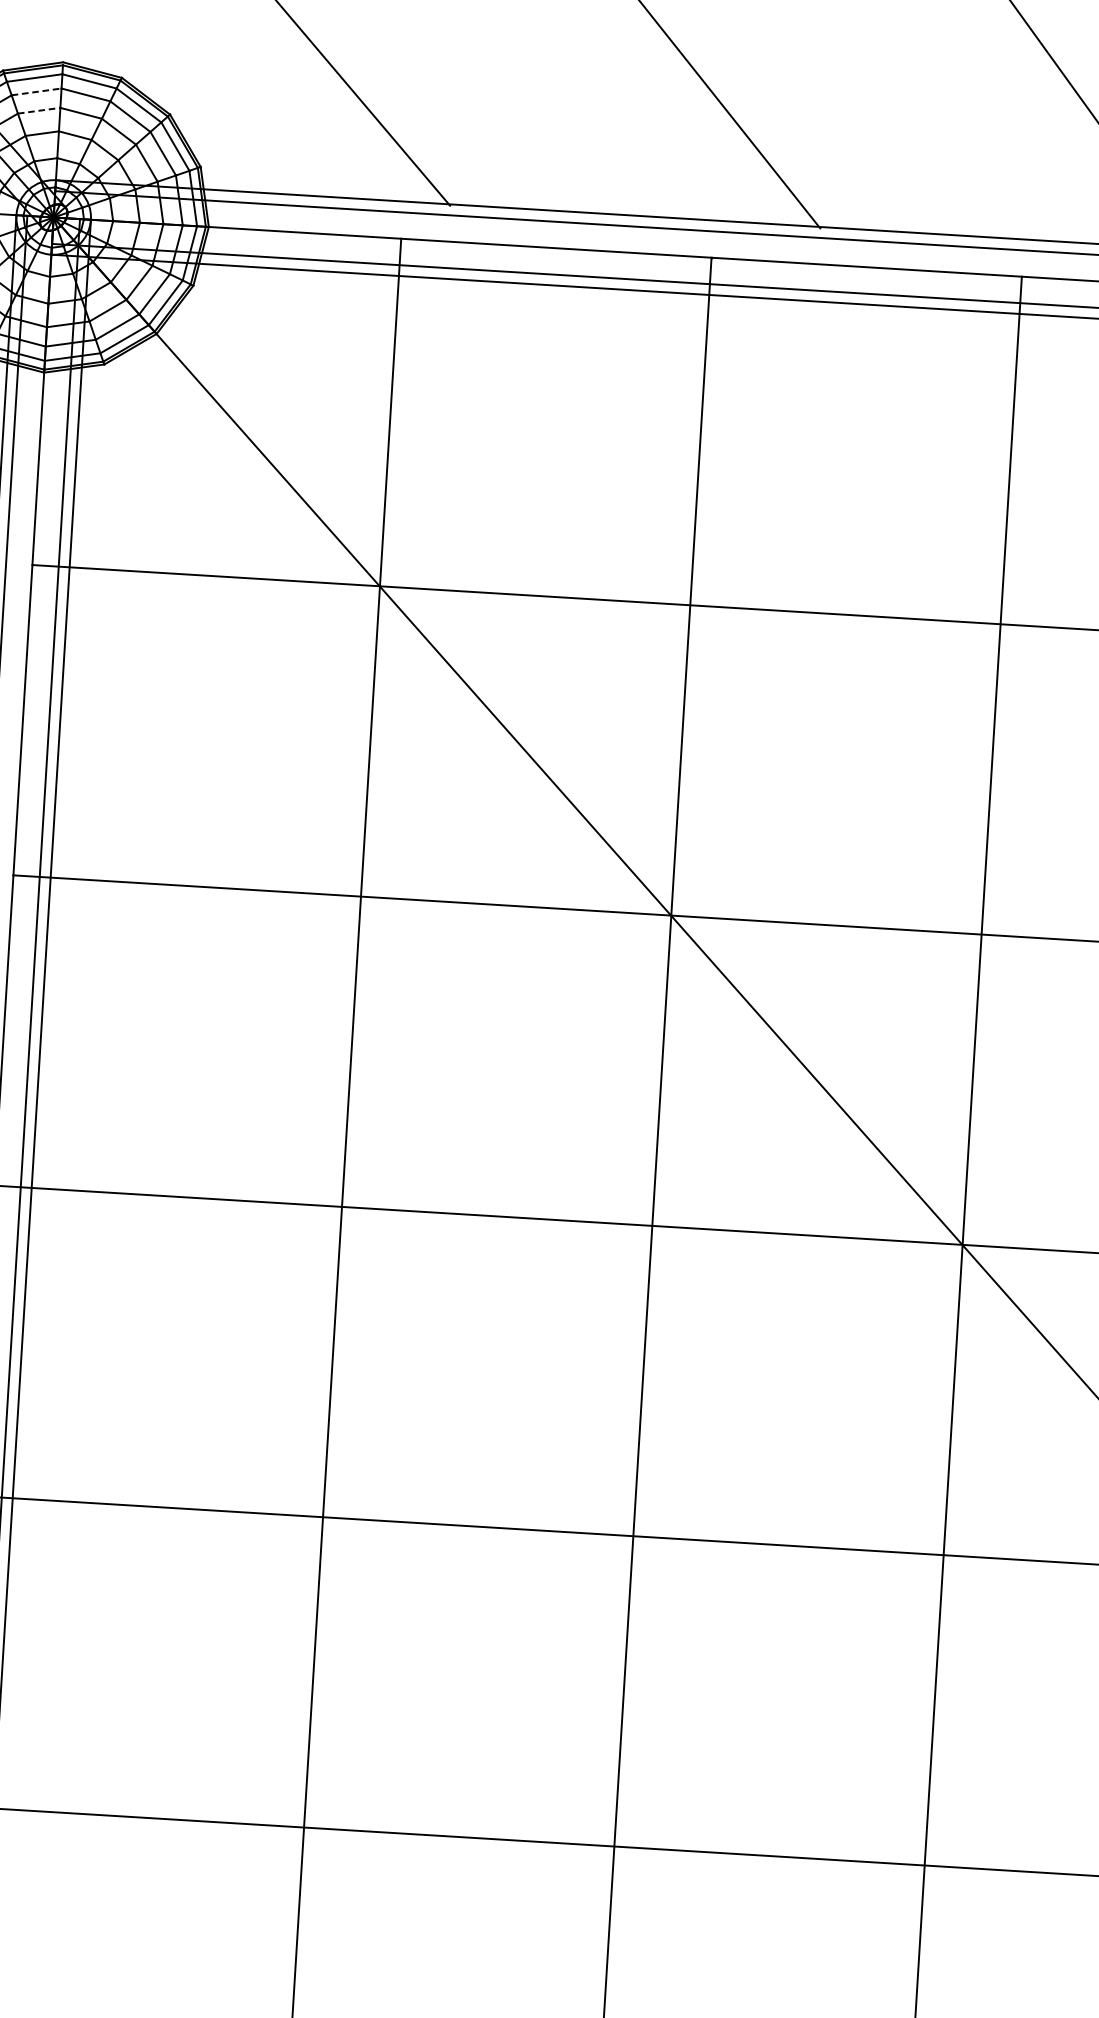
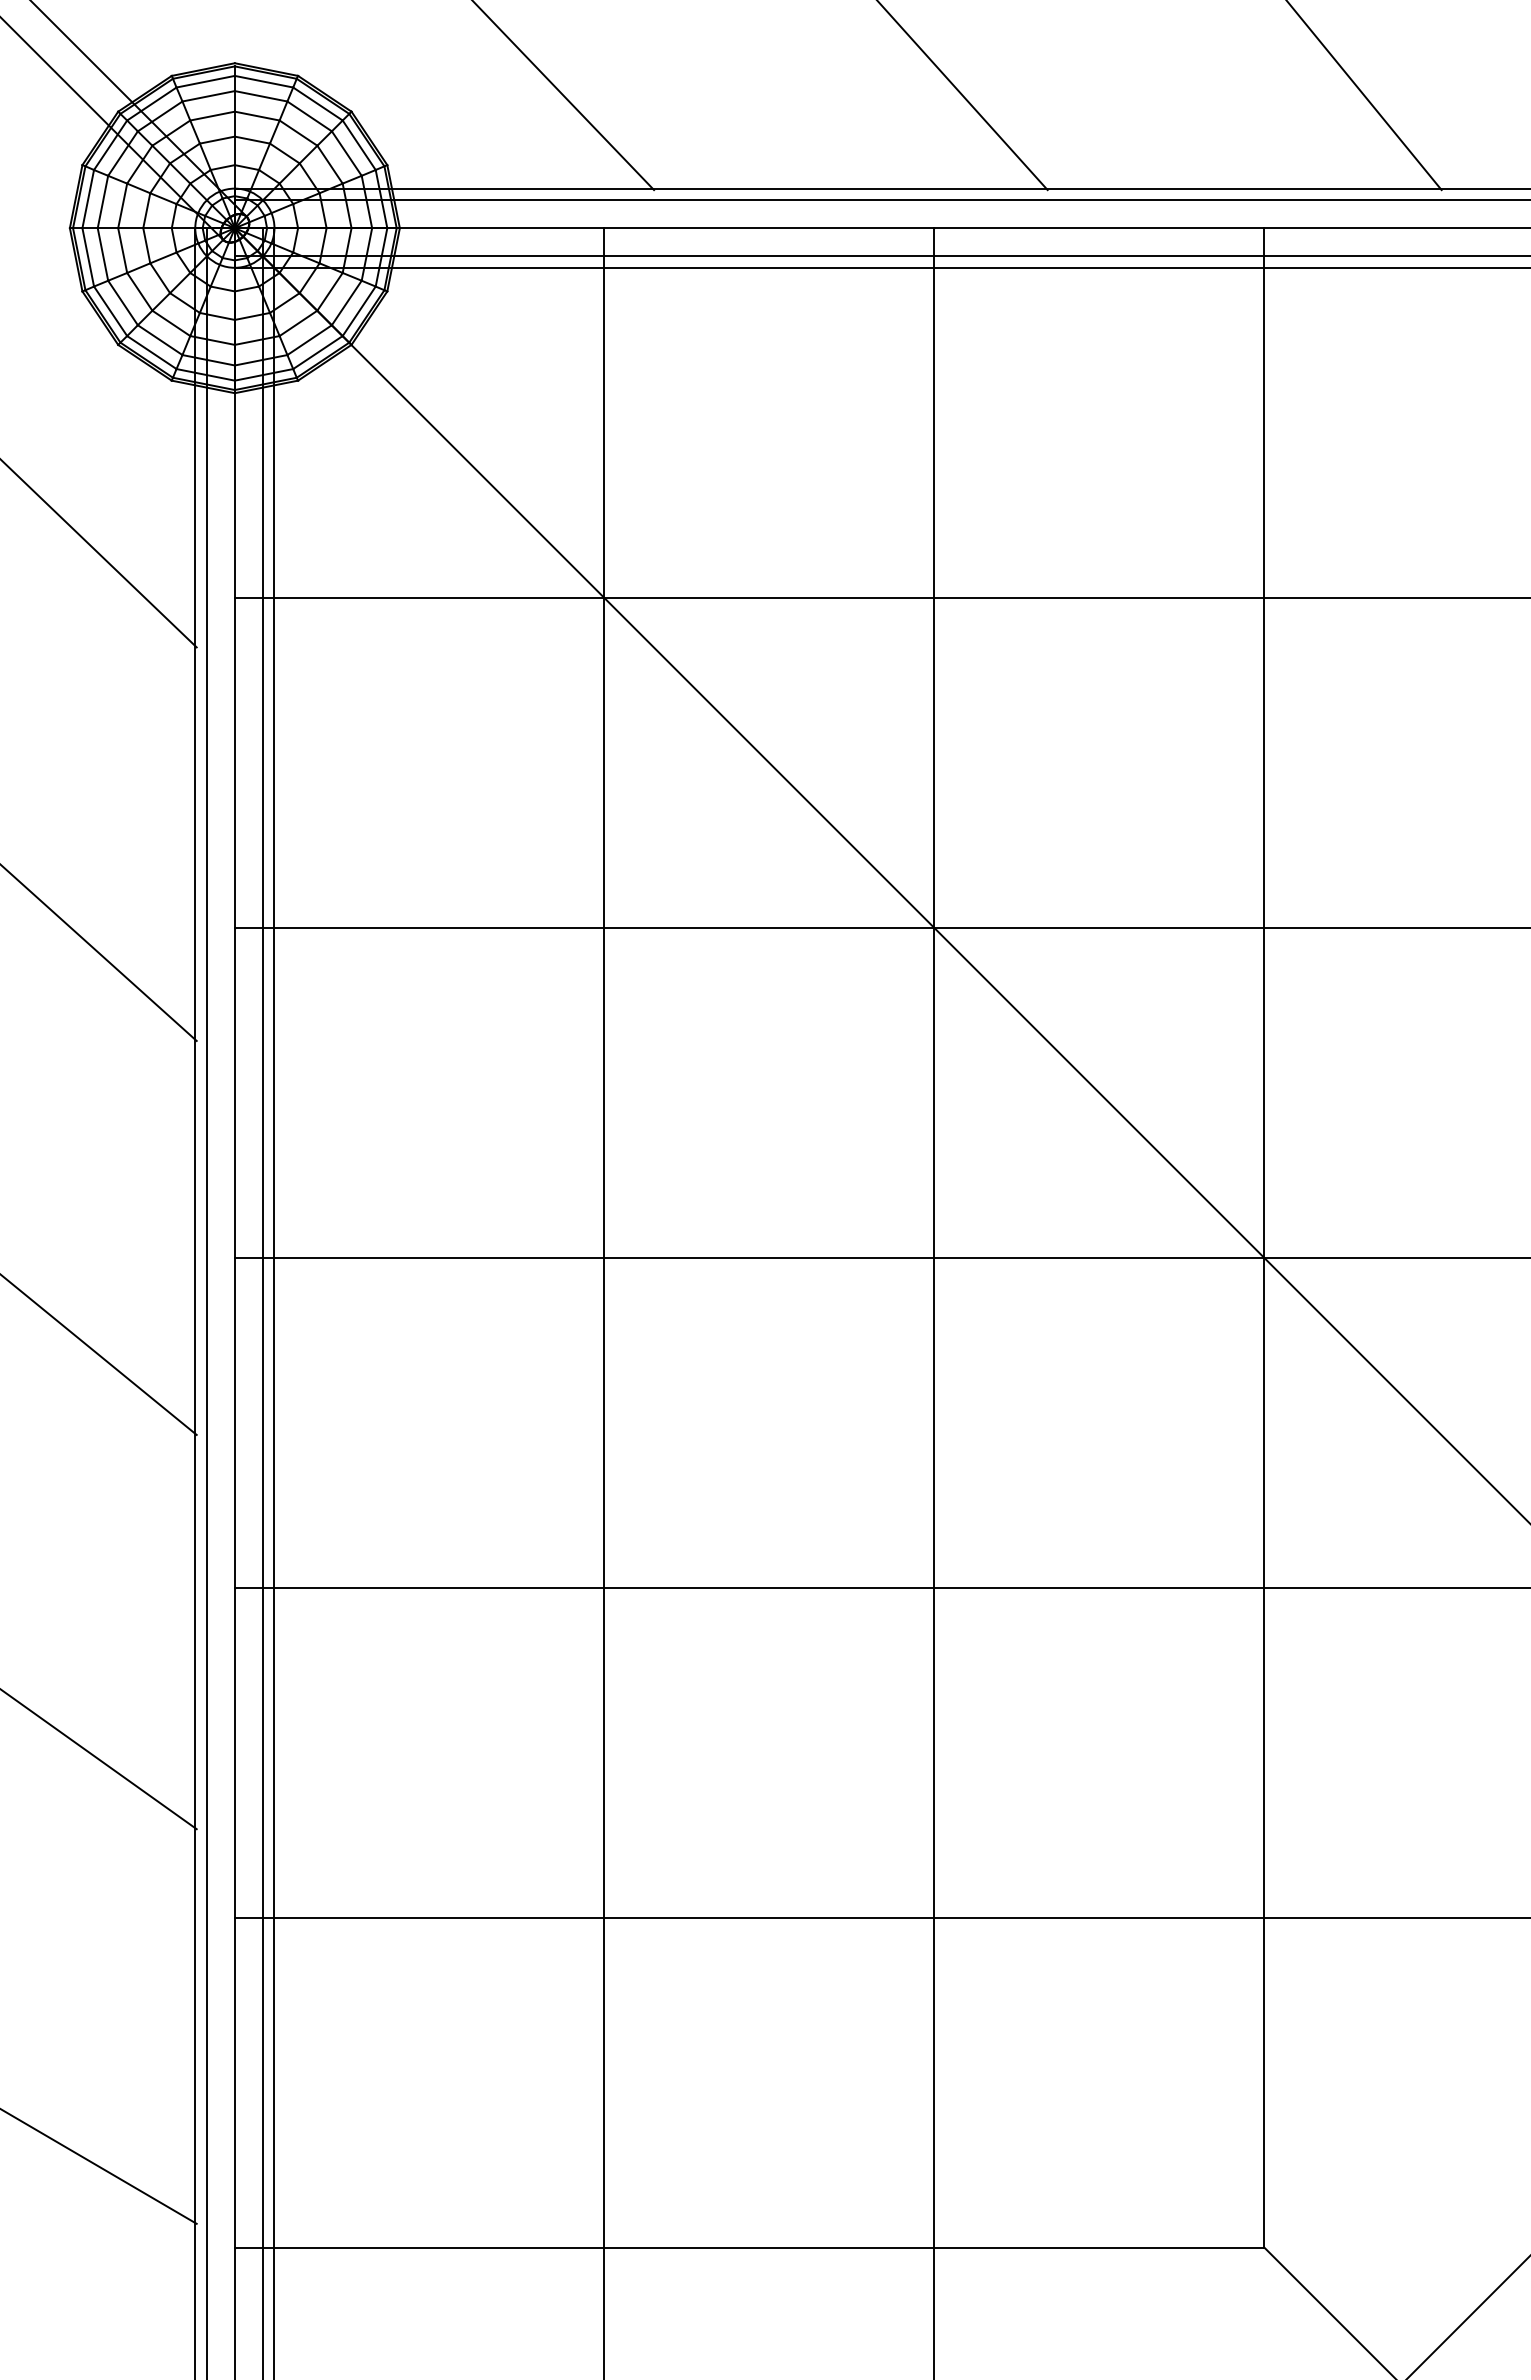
line: (36, 92) -> (208, 96), dashed -> solid
line: (39, 111) -> (212, 116), dashed -> solid

